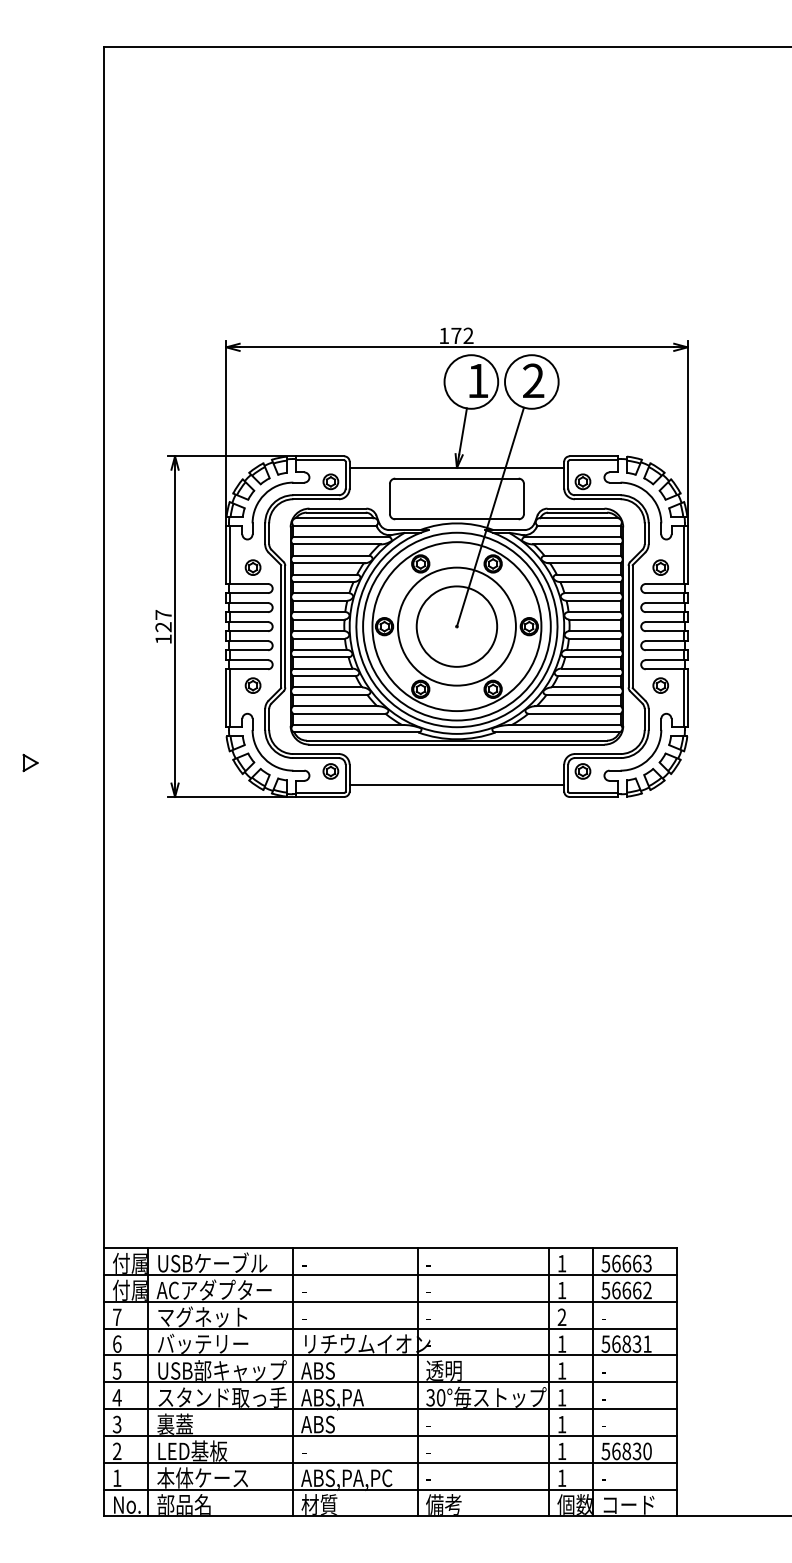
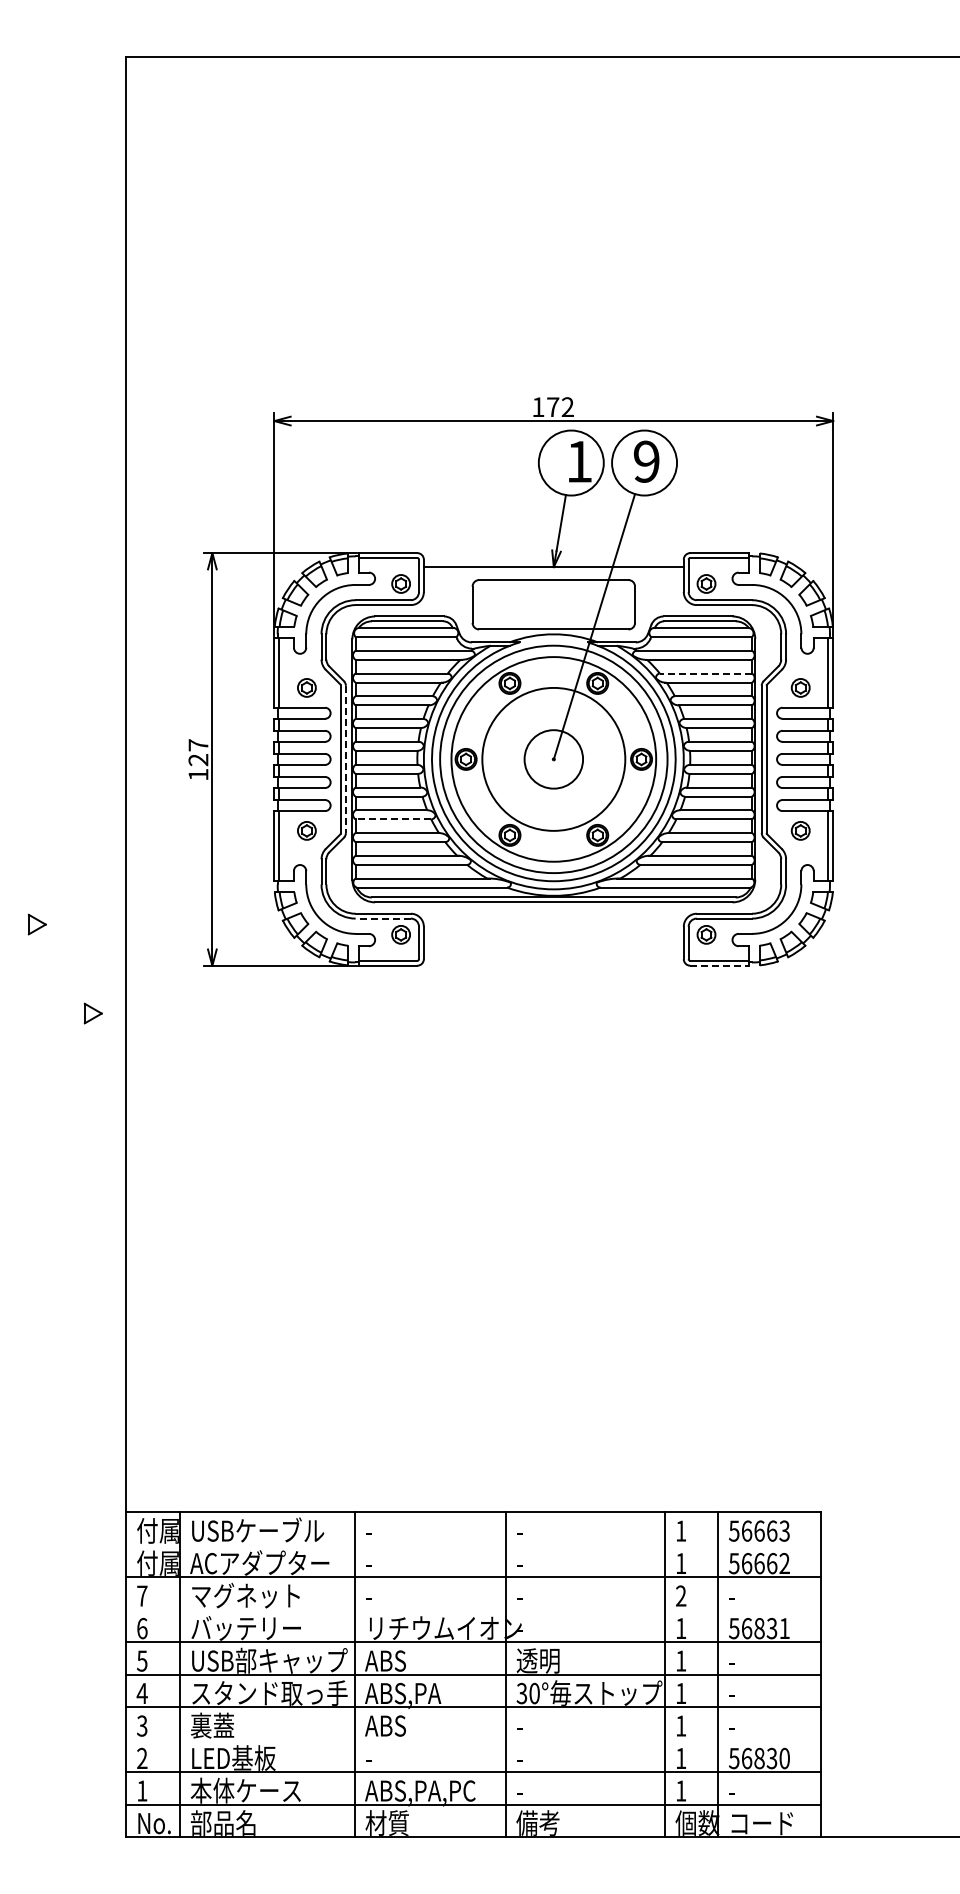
text: (533, 380) -> (646, 461), 2 -> 9
line: (582, 555) -> (705, 673), solid -> dashed
line: (284, 626) -> (345, 759), solid -> dashed
circle: (456, 626) -> (553, 759), size x0.6
line: (324, 676) -> (393, 819), solid -> dashed
line: (316, 757) -> (383, 918), solid -> dashed
line: (456, 785) -> (553, 951), removed
line: (594, 796) -> (720, 965), solid -> dashed
part: (76, 836) -> (92, 1013), added
line: (390, 1274) -> (473, 1544), removed
line: (390, 1328) -> (473, 1609), removed
line: (390, 1435) -> (473, 1739), removed

